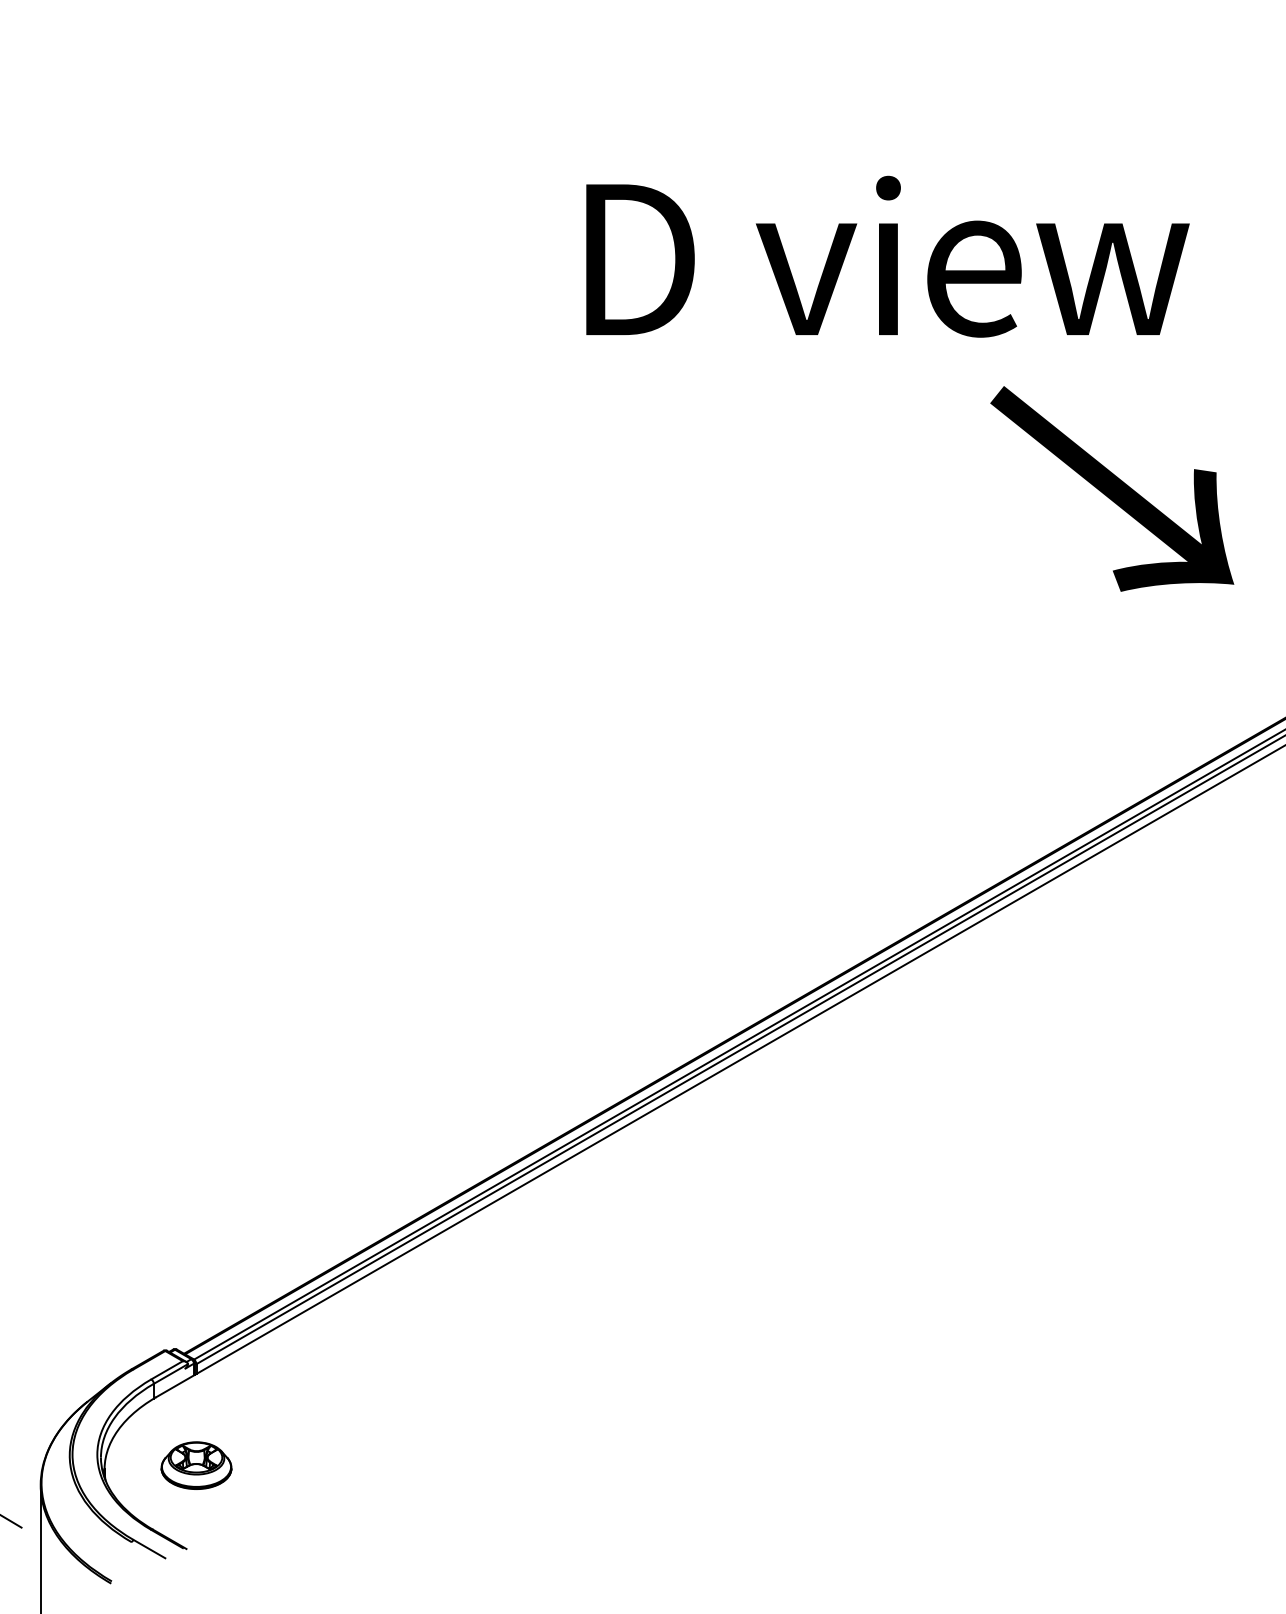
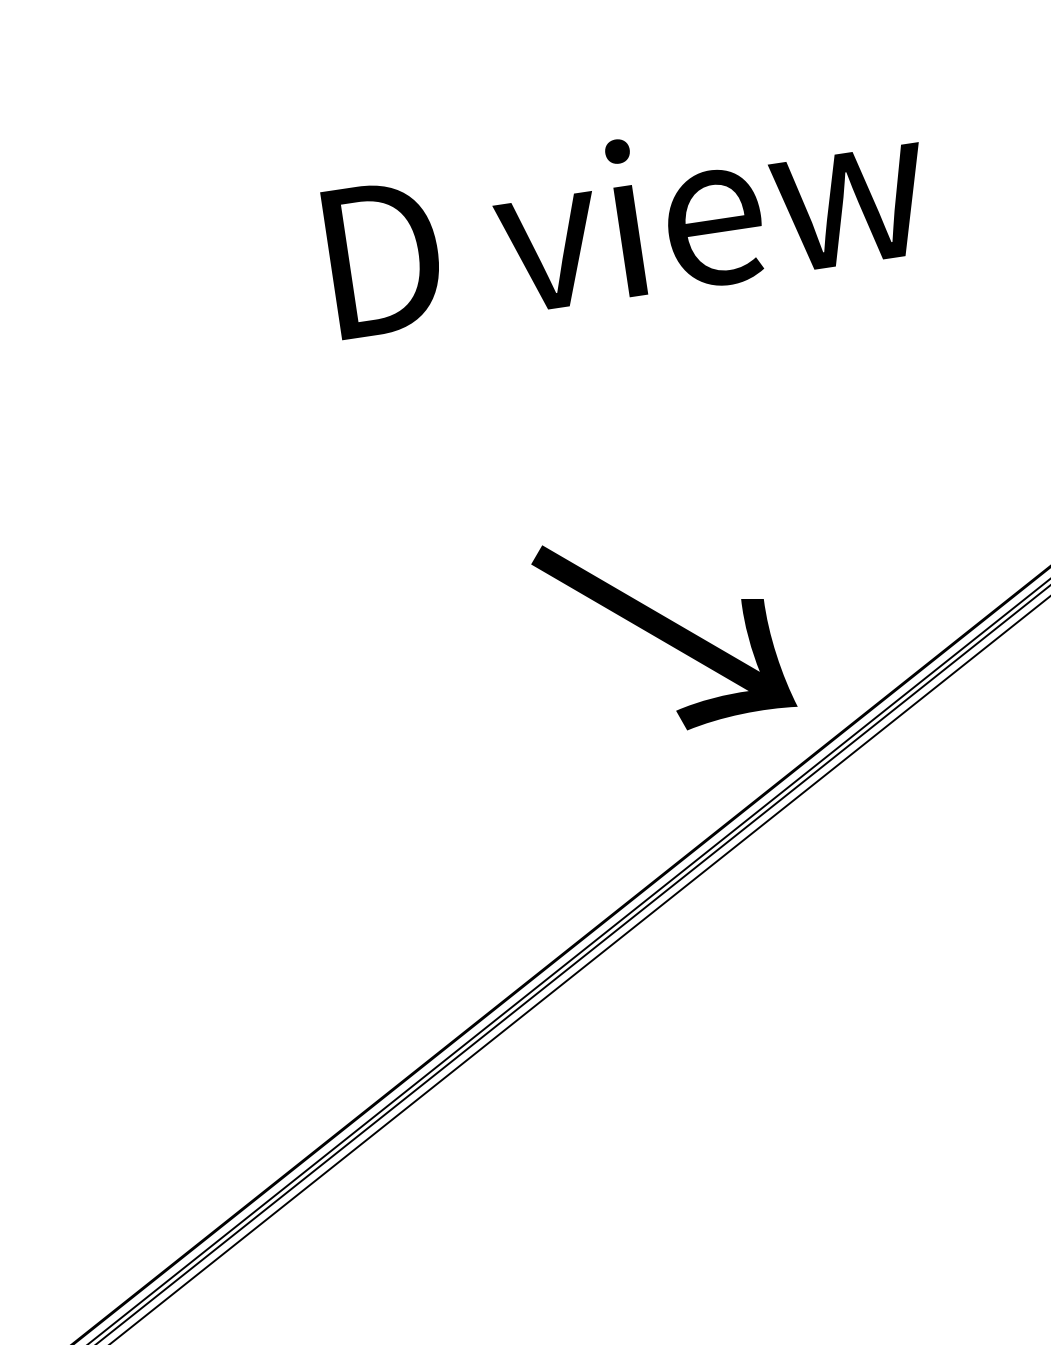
text: (887, 256) -> (626, 218), moved
text: (1112, 488) -> (663, 630), moved

